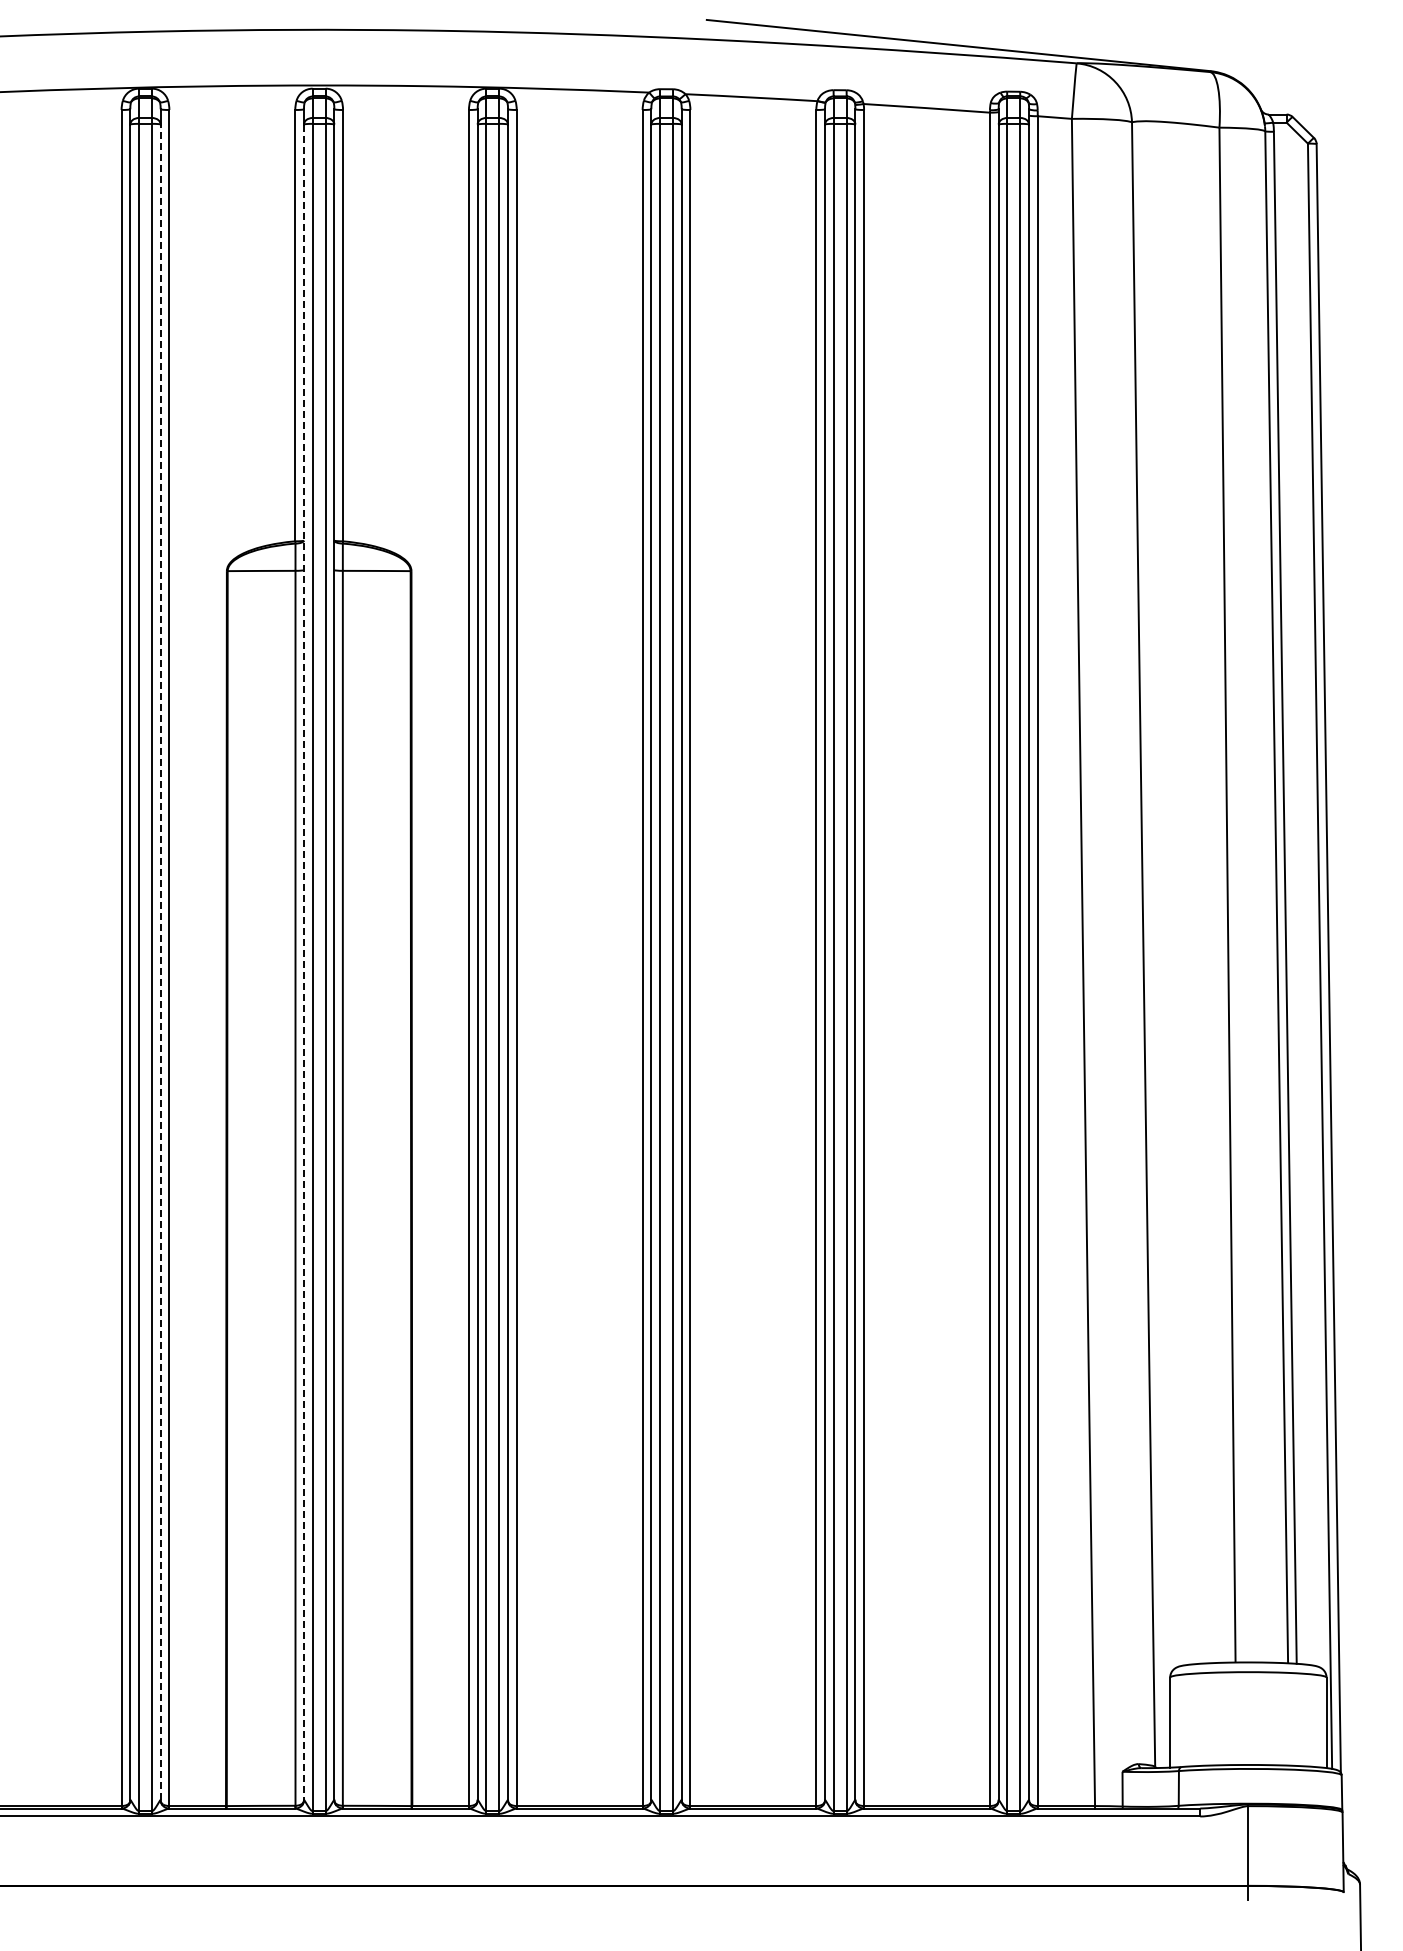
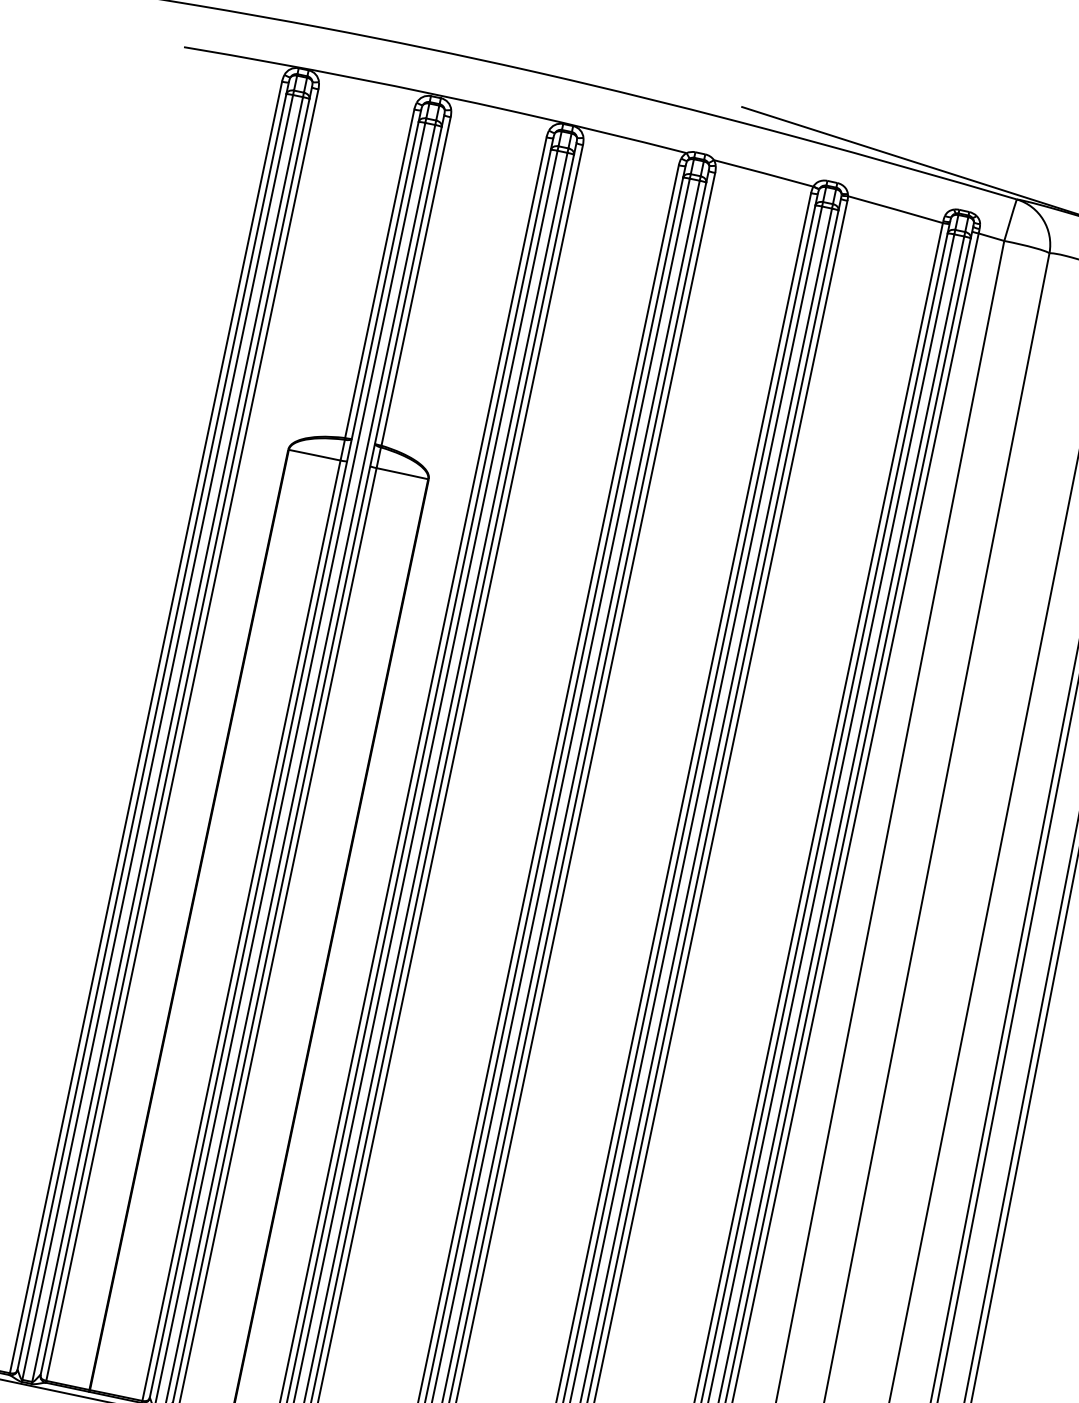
line: (160, 962) -> (174, 737), dashed -> solid
line: (303, 962) -> (283, 760), dashed -> solid

